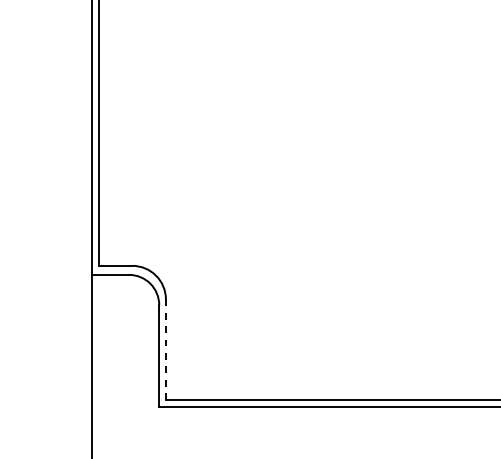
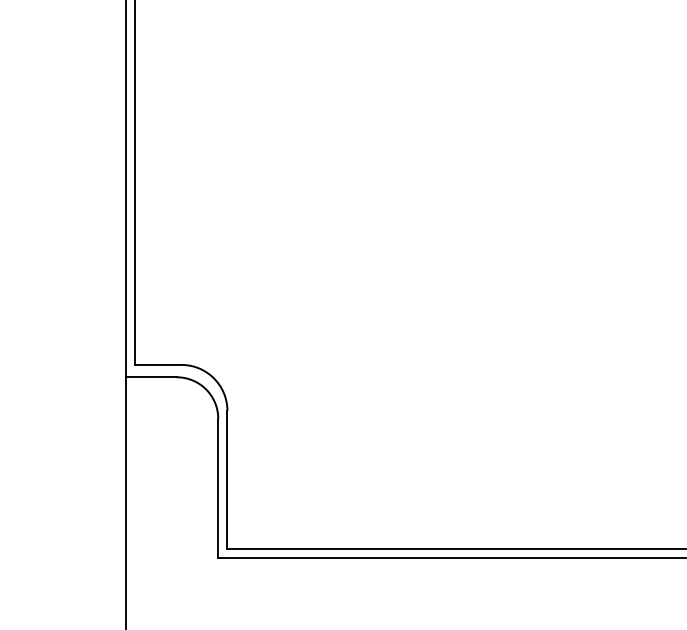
line: (165, 349) -> (227, 479), dashed -> solid

